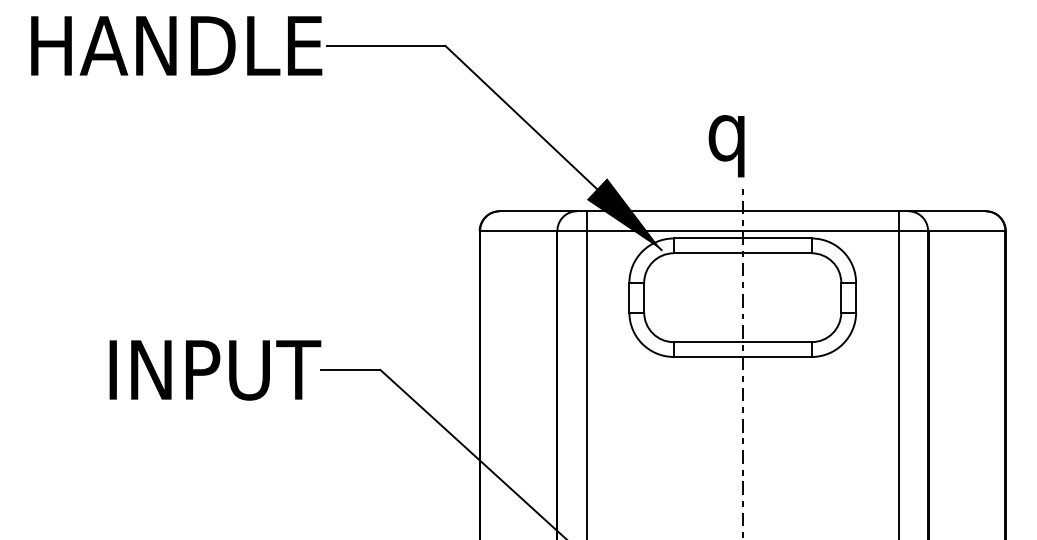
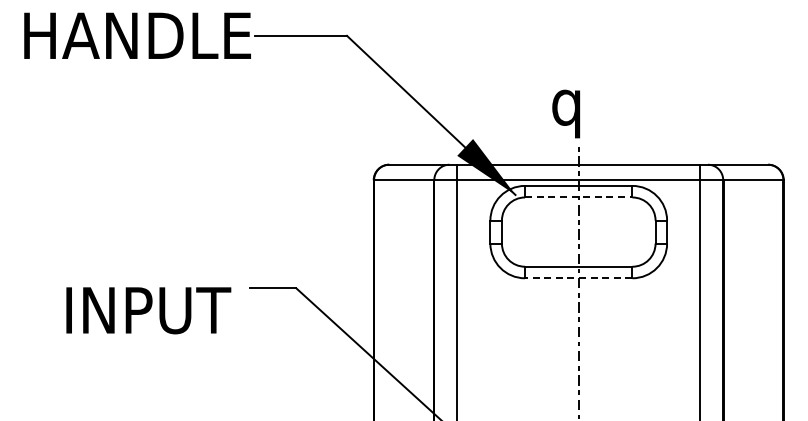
line: (742, 253) -> (578, 197), solid -> dashed
line: (742, 357) -> (578, 278), solid -> dashed
text: (215, 370) -> (148, 310), moved

